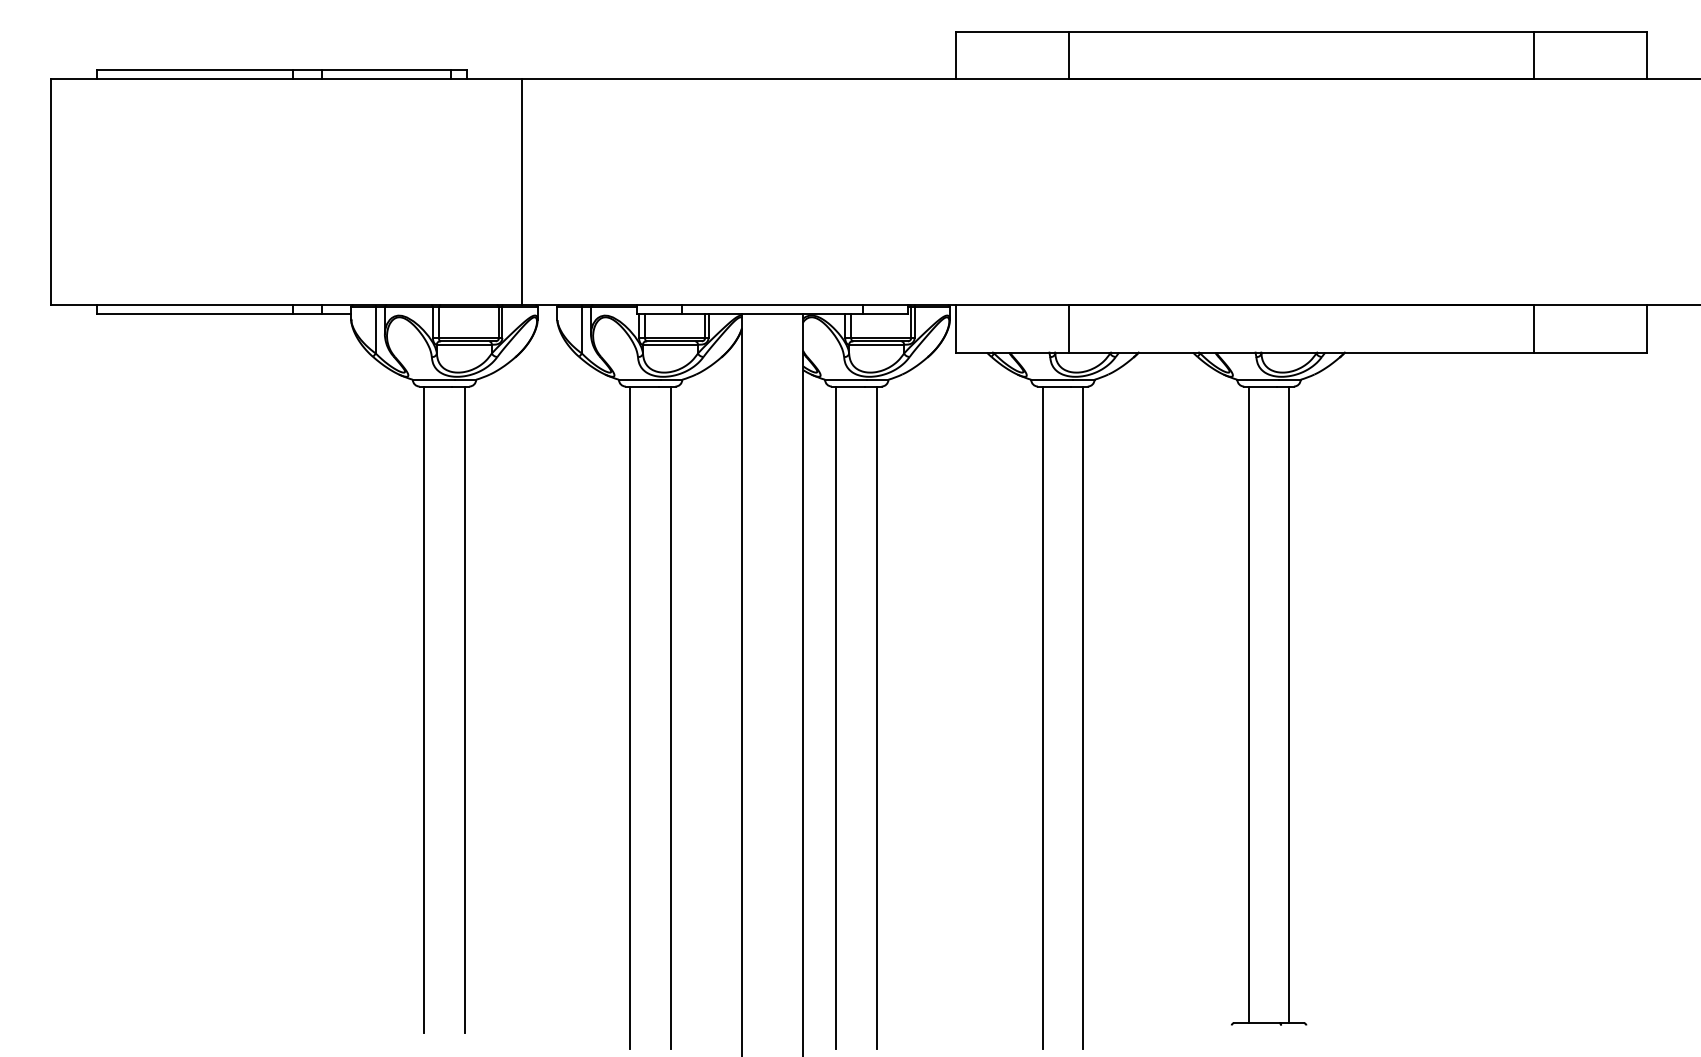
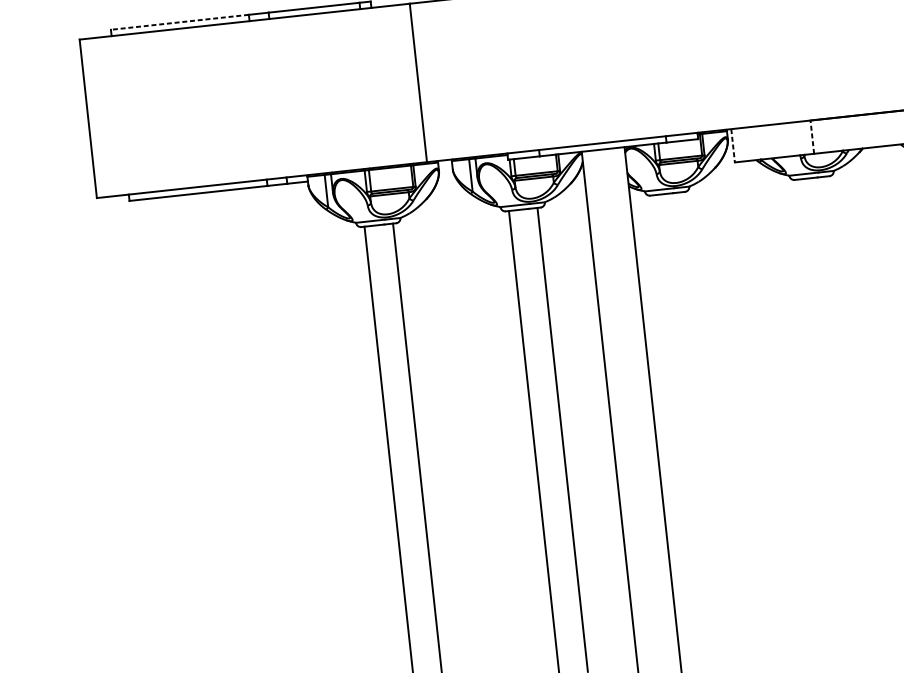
line: (194, 69) -> (179, 22), solid -> dashed
line: (956, 328) -> (733, 145), solid -> dashed
line: (1069, 328) -> (812, 136), solid -> dashed
line: (836, 717) -> (678, 427), removed
line: (877, 717) -> (707, 424), removed
line: (1042, 717) -> (822, 411), removed
line: (1083, 717) -> (851, 408), removed

